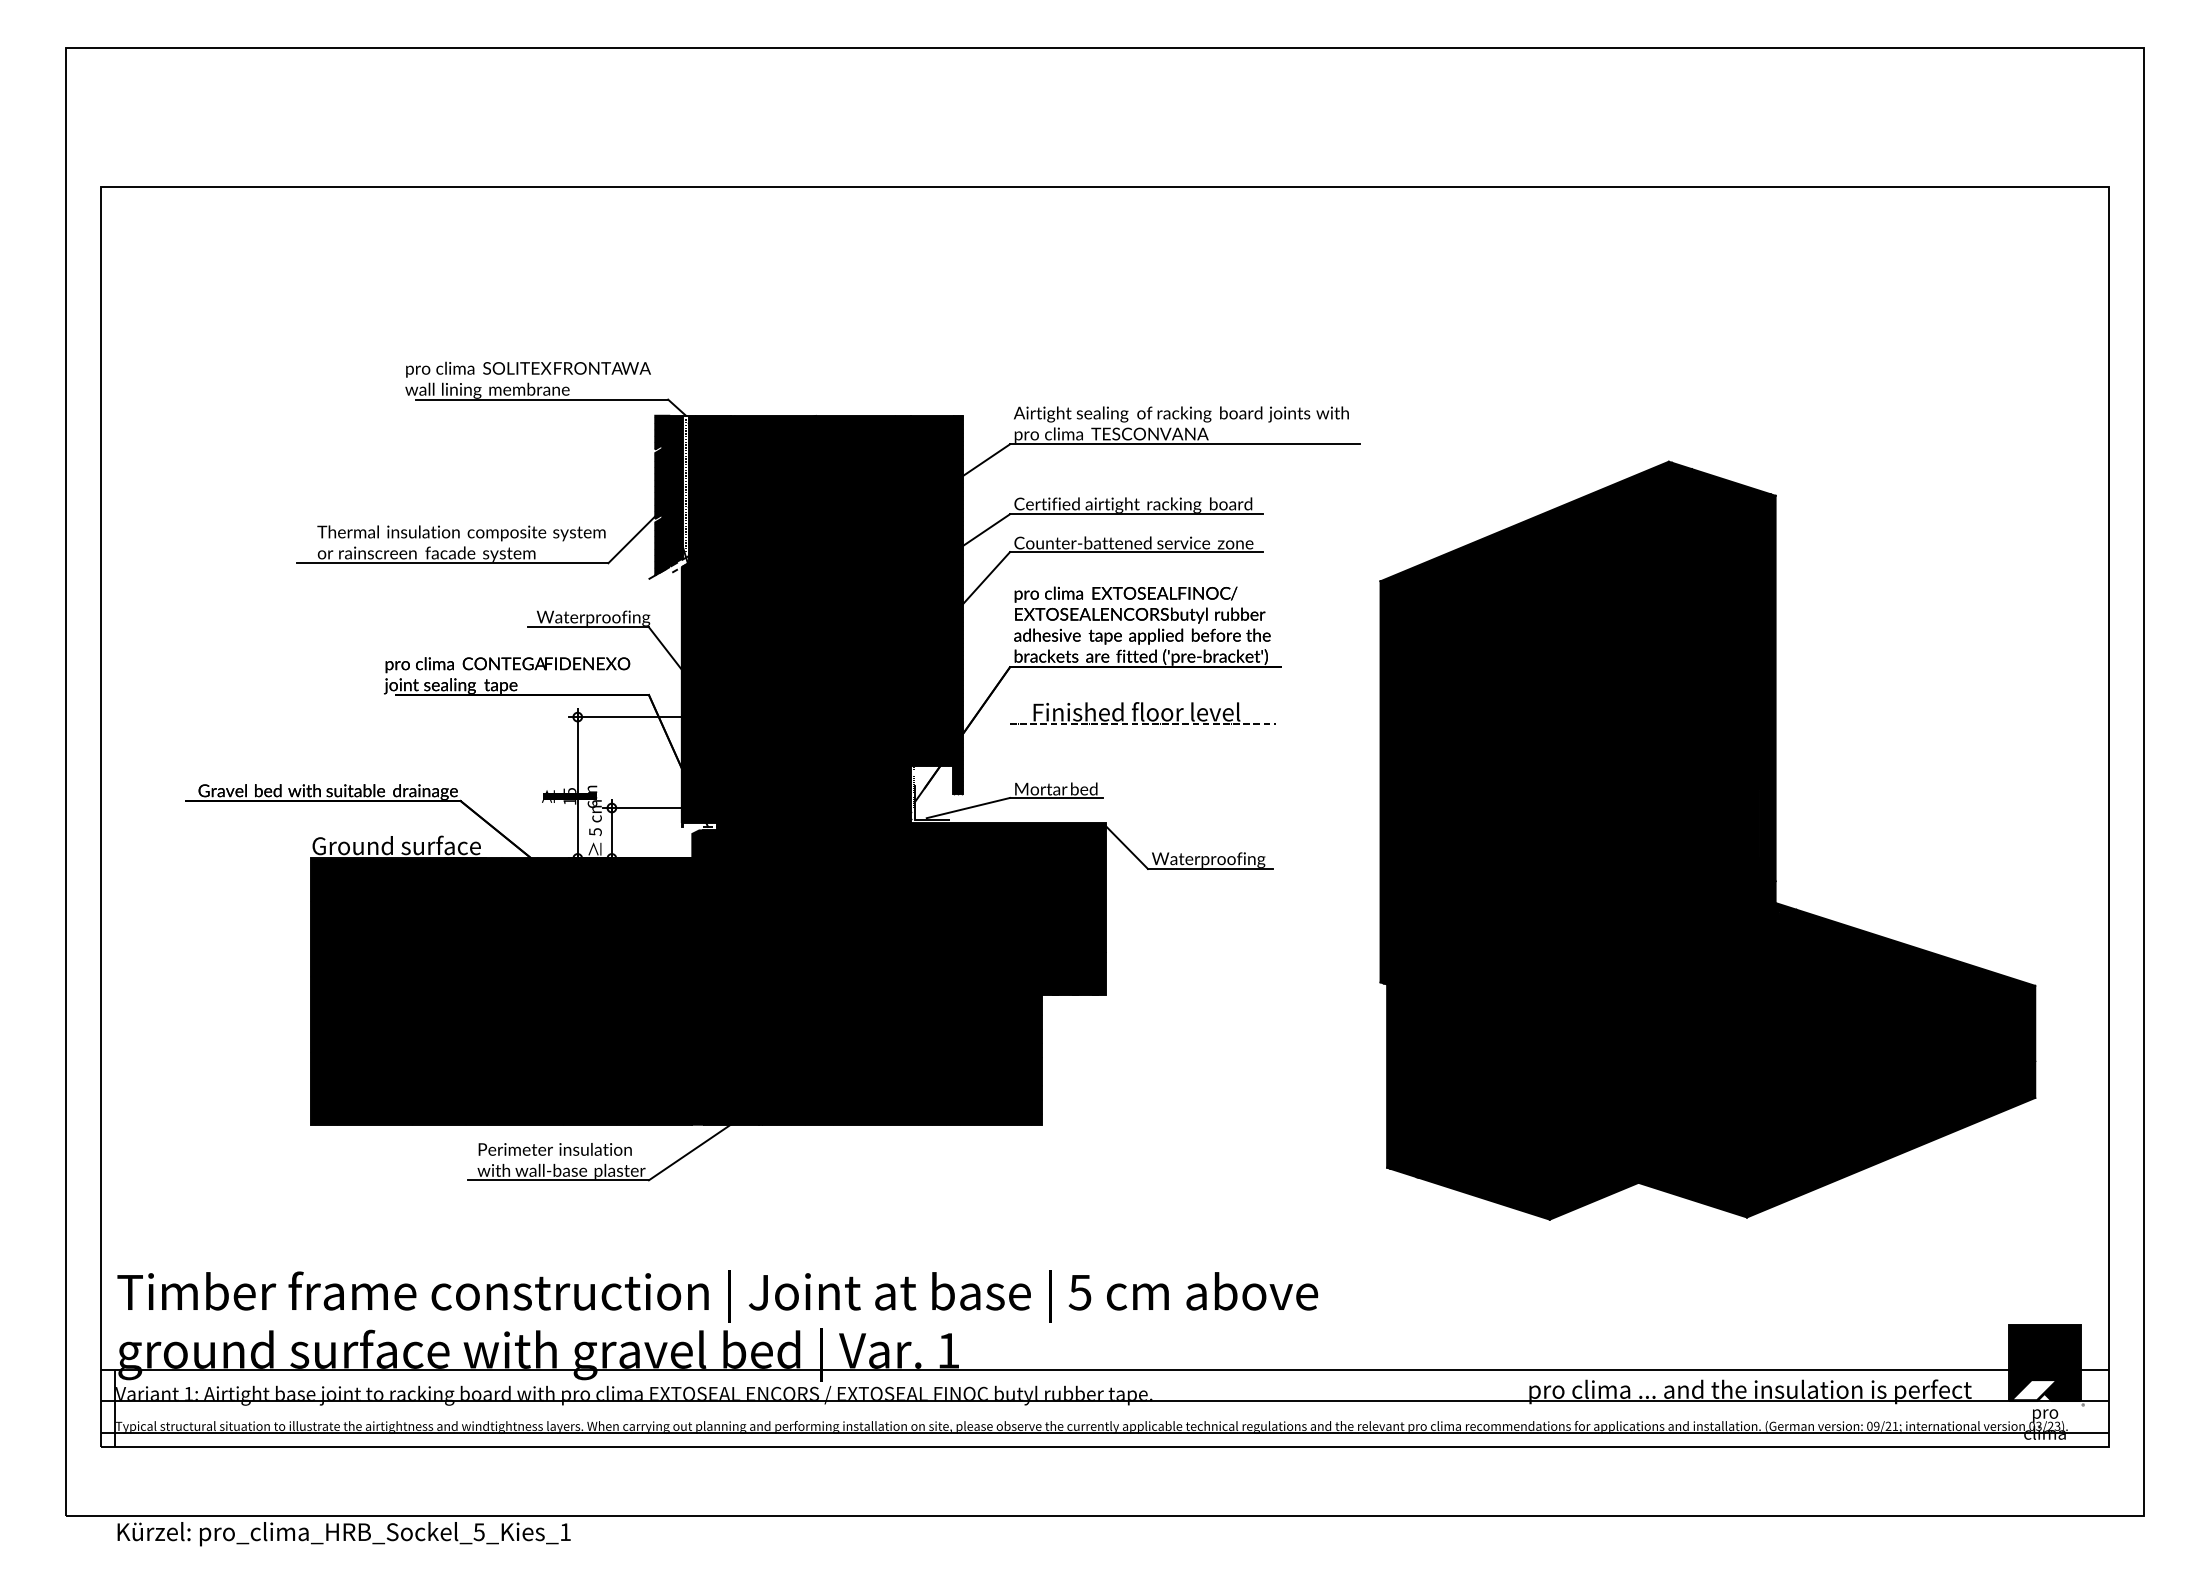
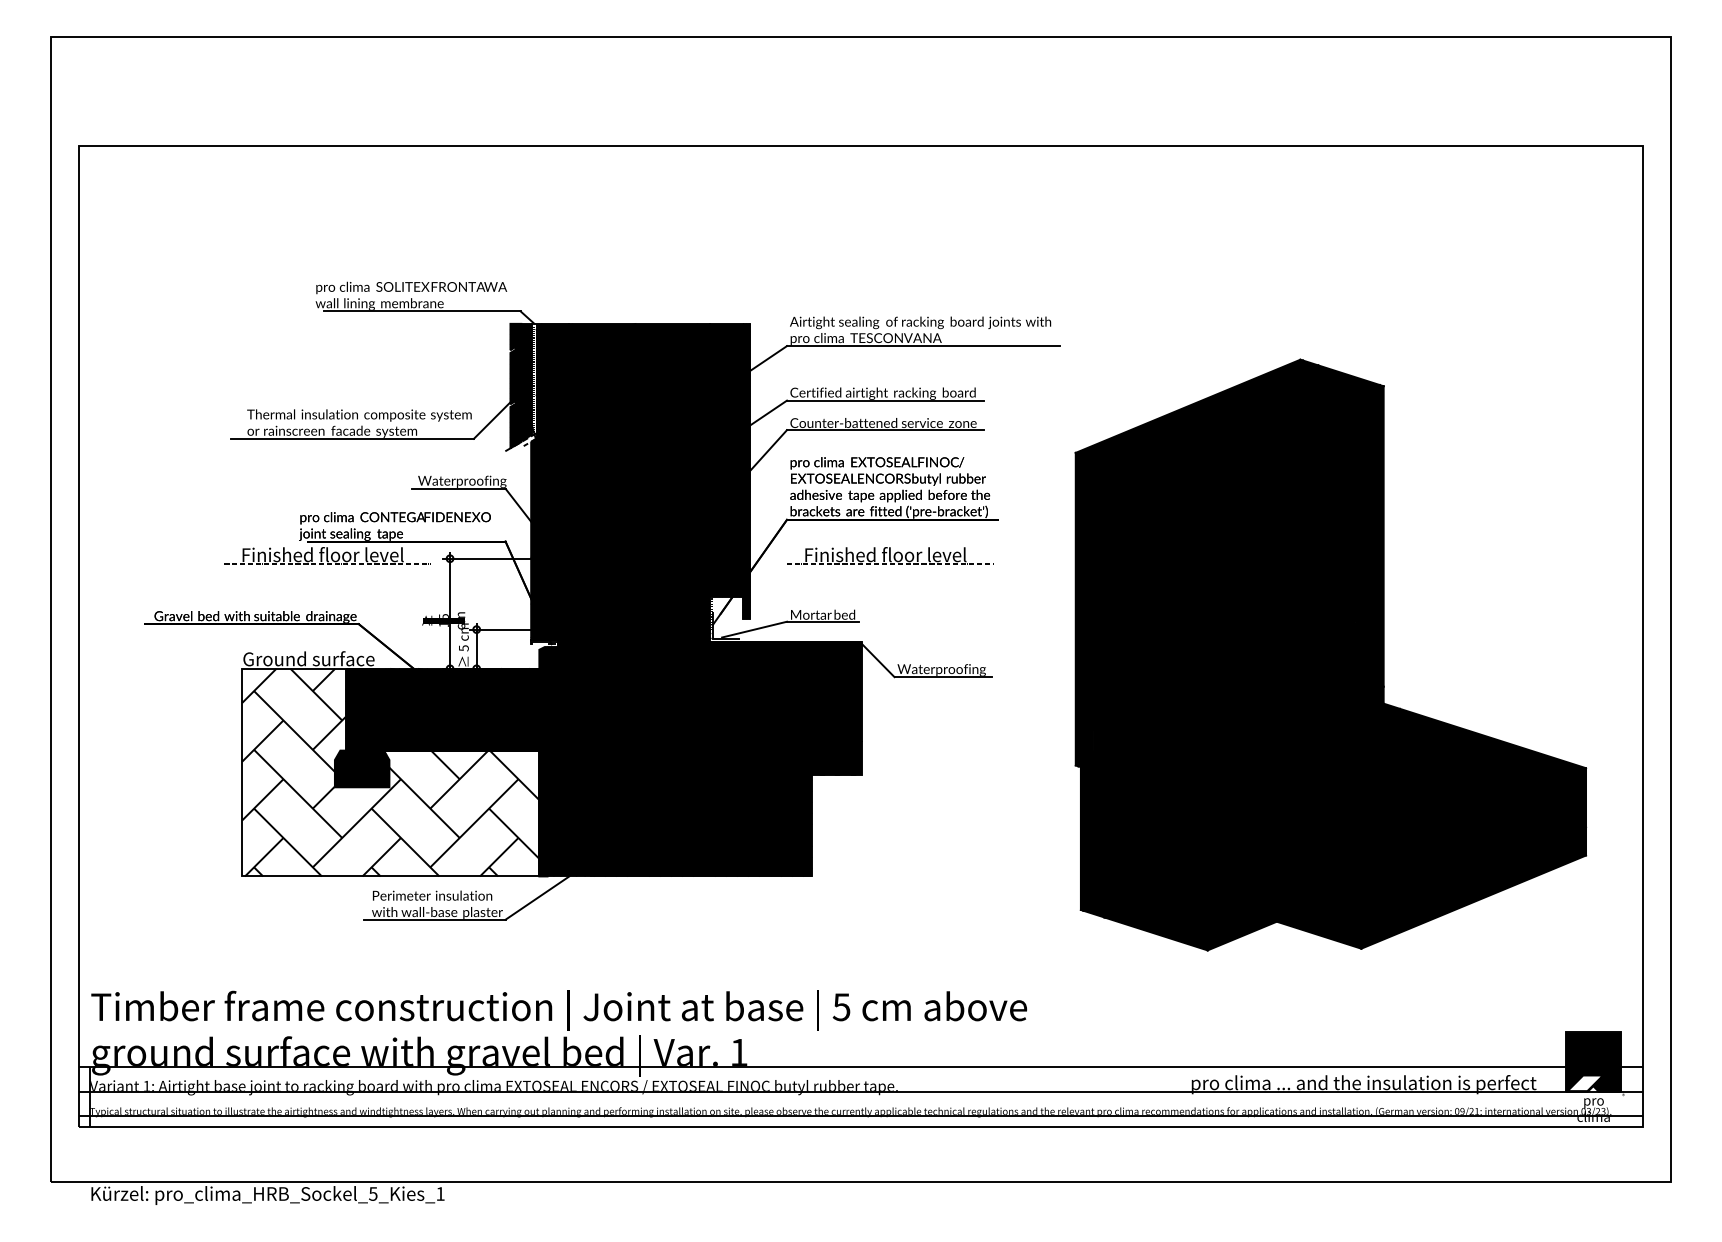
part: (420, 713) -> (327, 555), added
fill: (501, 991) -> (390, 772), removed

